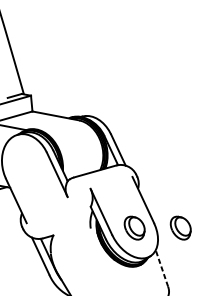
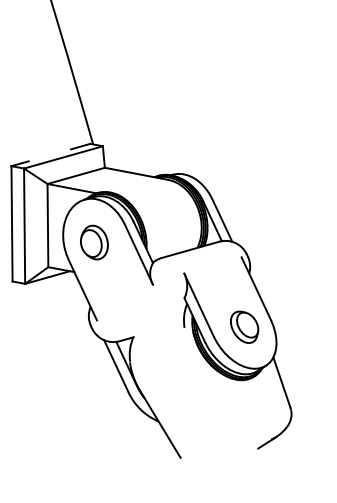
part: (24, 166) -> (94, 242), added
part: (180, 227) -> (307, 326), removed
line: (161, 267) -> (281, 381), dashed -> solid

